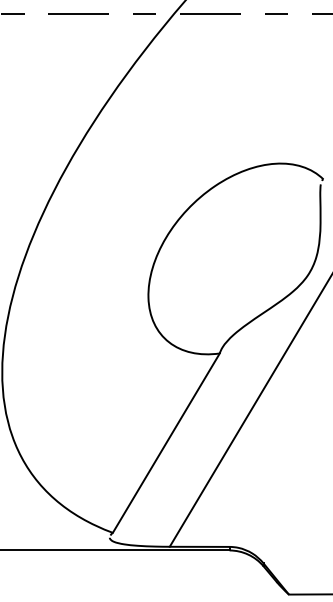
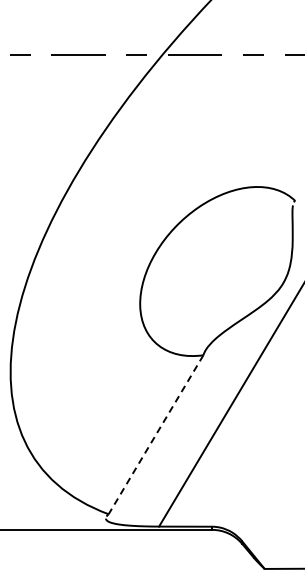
line: (166, 442) -> (156, 434), solid -> dashed

